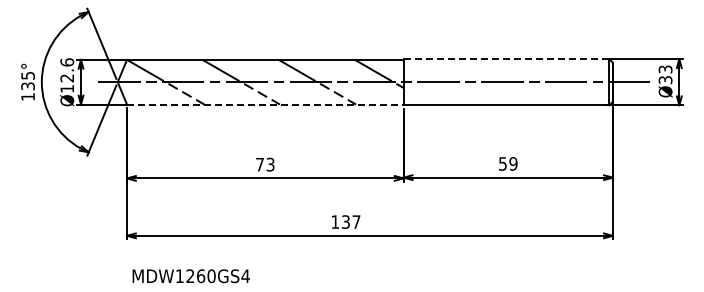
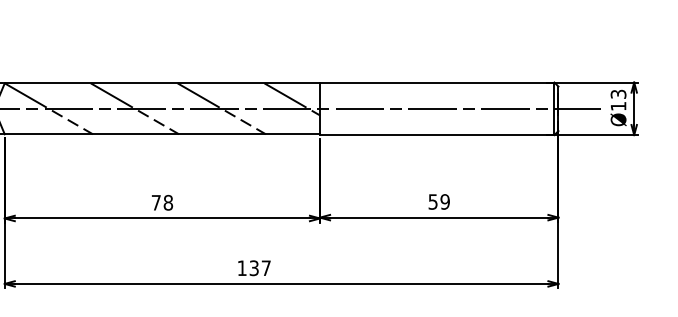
line: (506, 59) -> (437, 82), dashed -> solid
text: (665, 79) -> (618, 105), Ø33 -> Ø13
line: (265, 104) -> (162, 134), dashed -> solid
text: (270, 164) -> (168, 202), 73 -> 78

